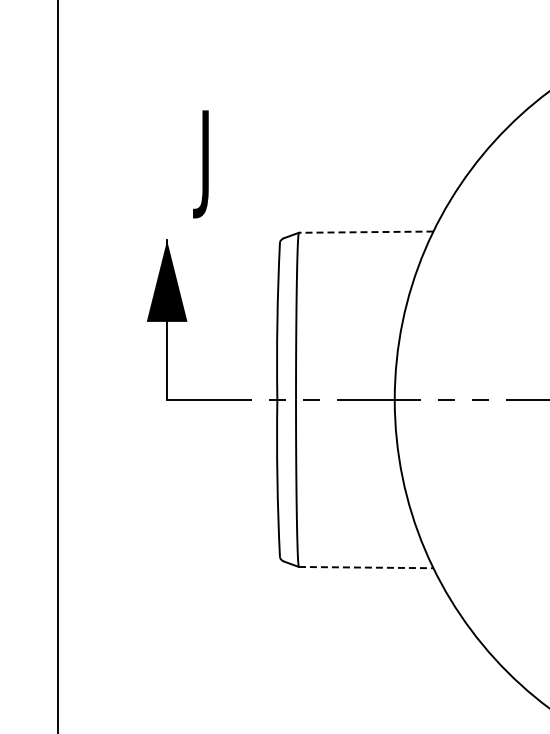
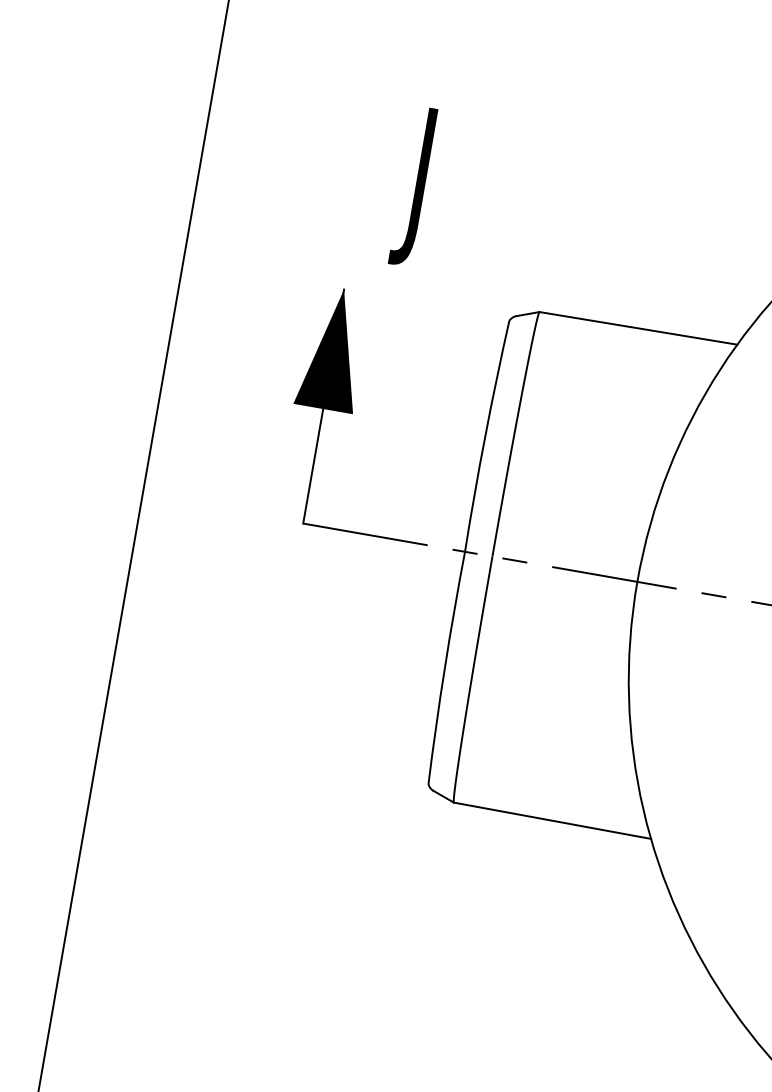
line: (365, 232) -> (637, 328), dashed -> solid
line: (366, 567) -> (552, 820), dashed -> solid

